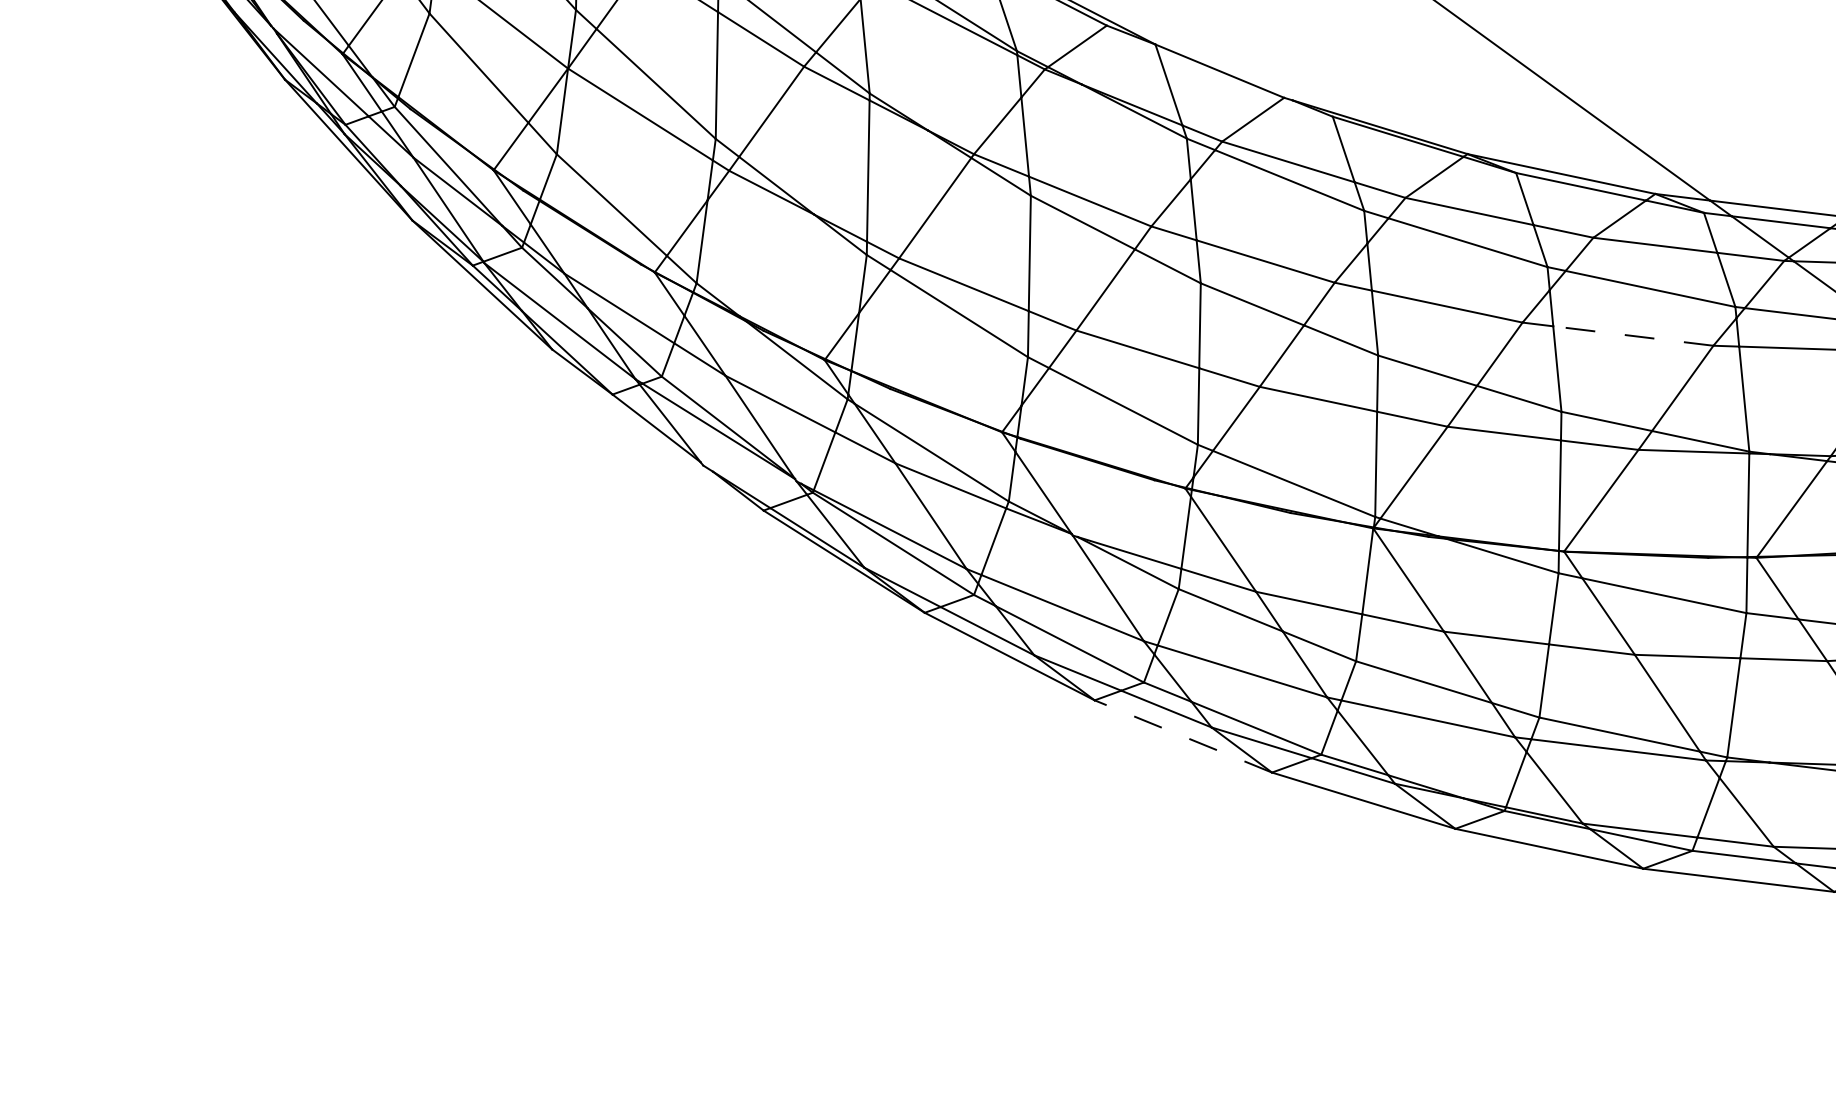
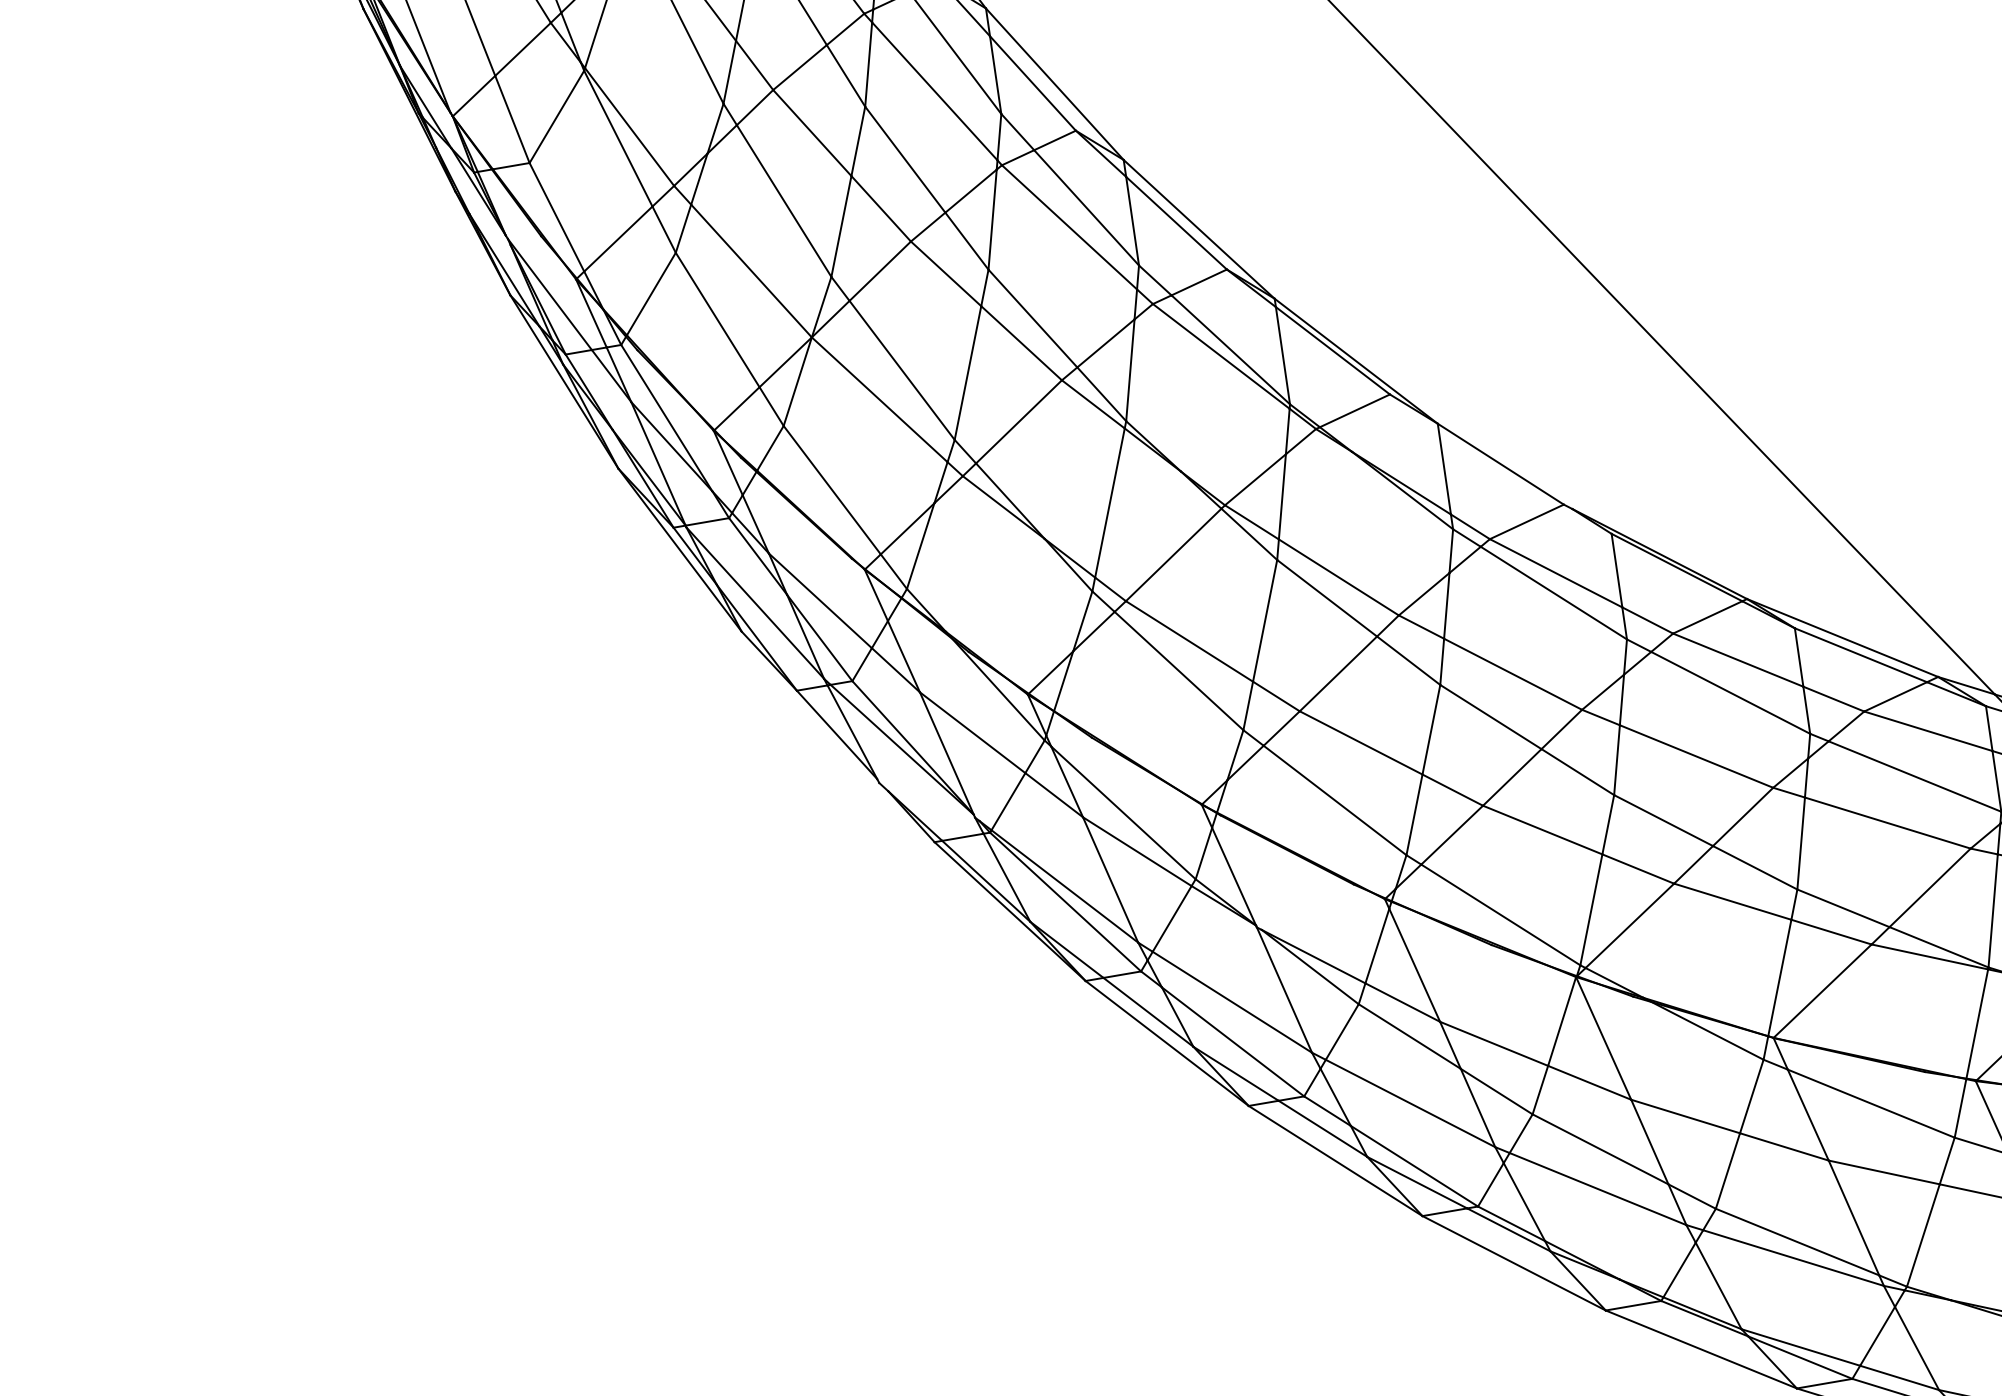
line: (1633, 336) -> (1887, 823), dashed -> solid
line: (1183, 736) -> (1335, 1161), dashed -> solid

